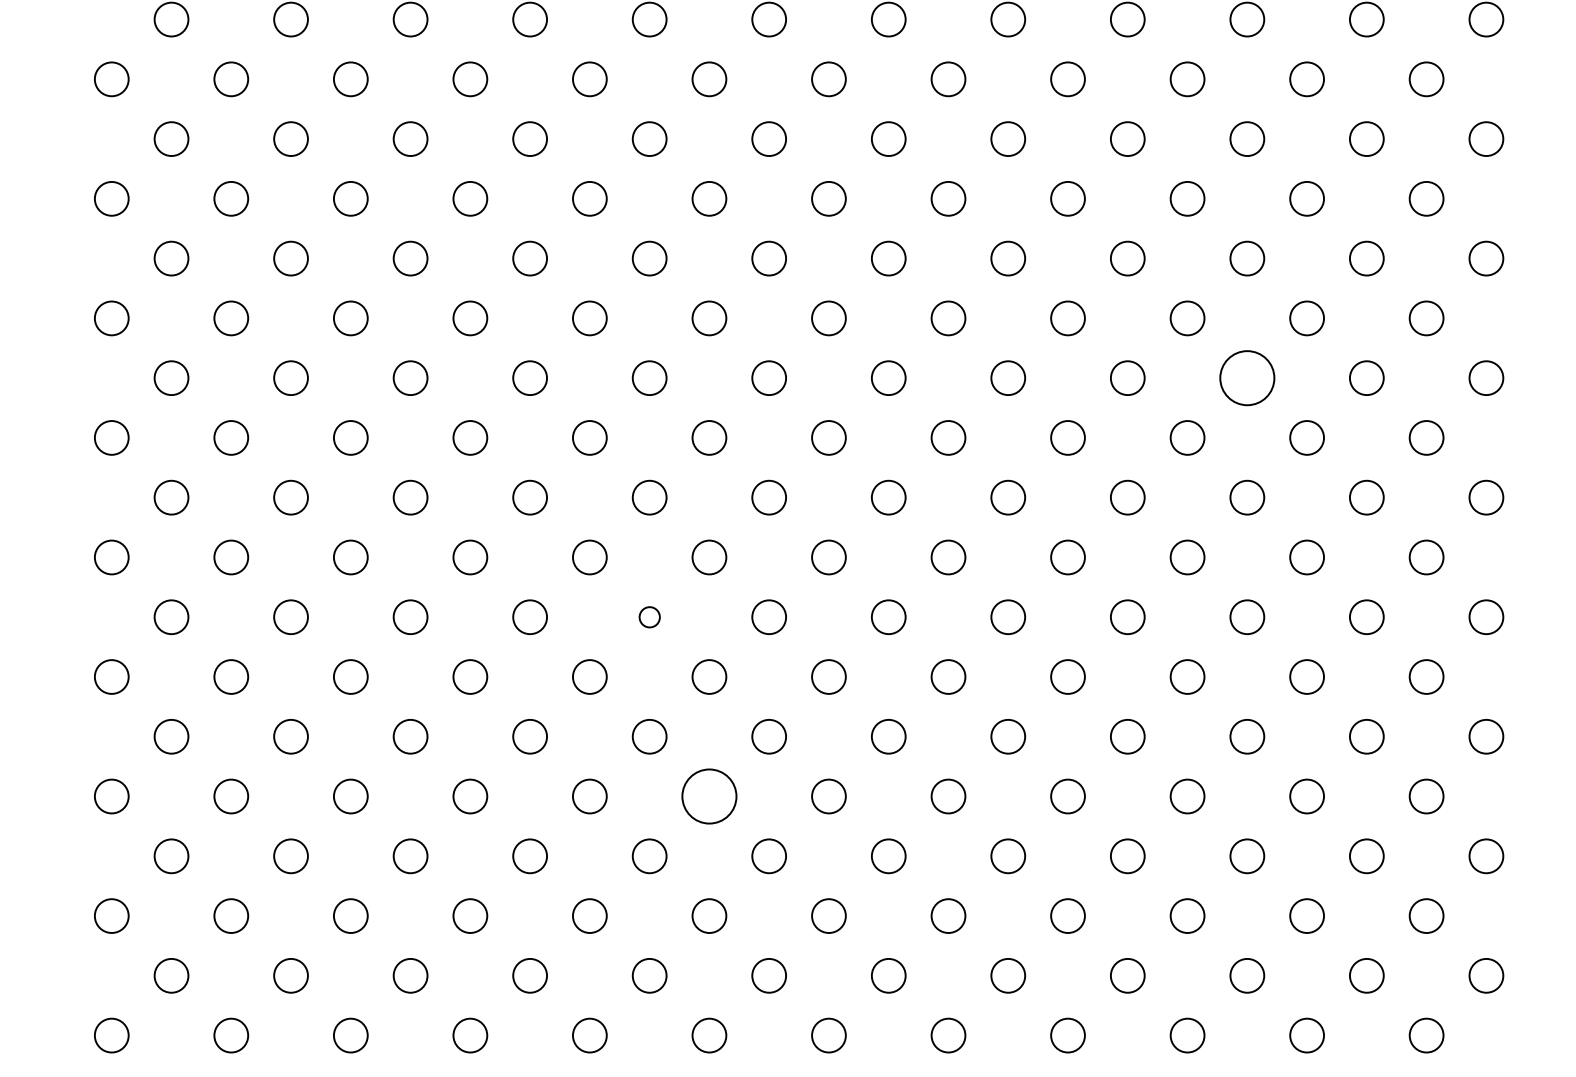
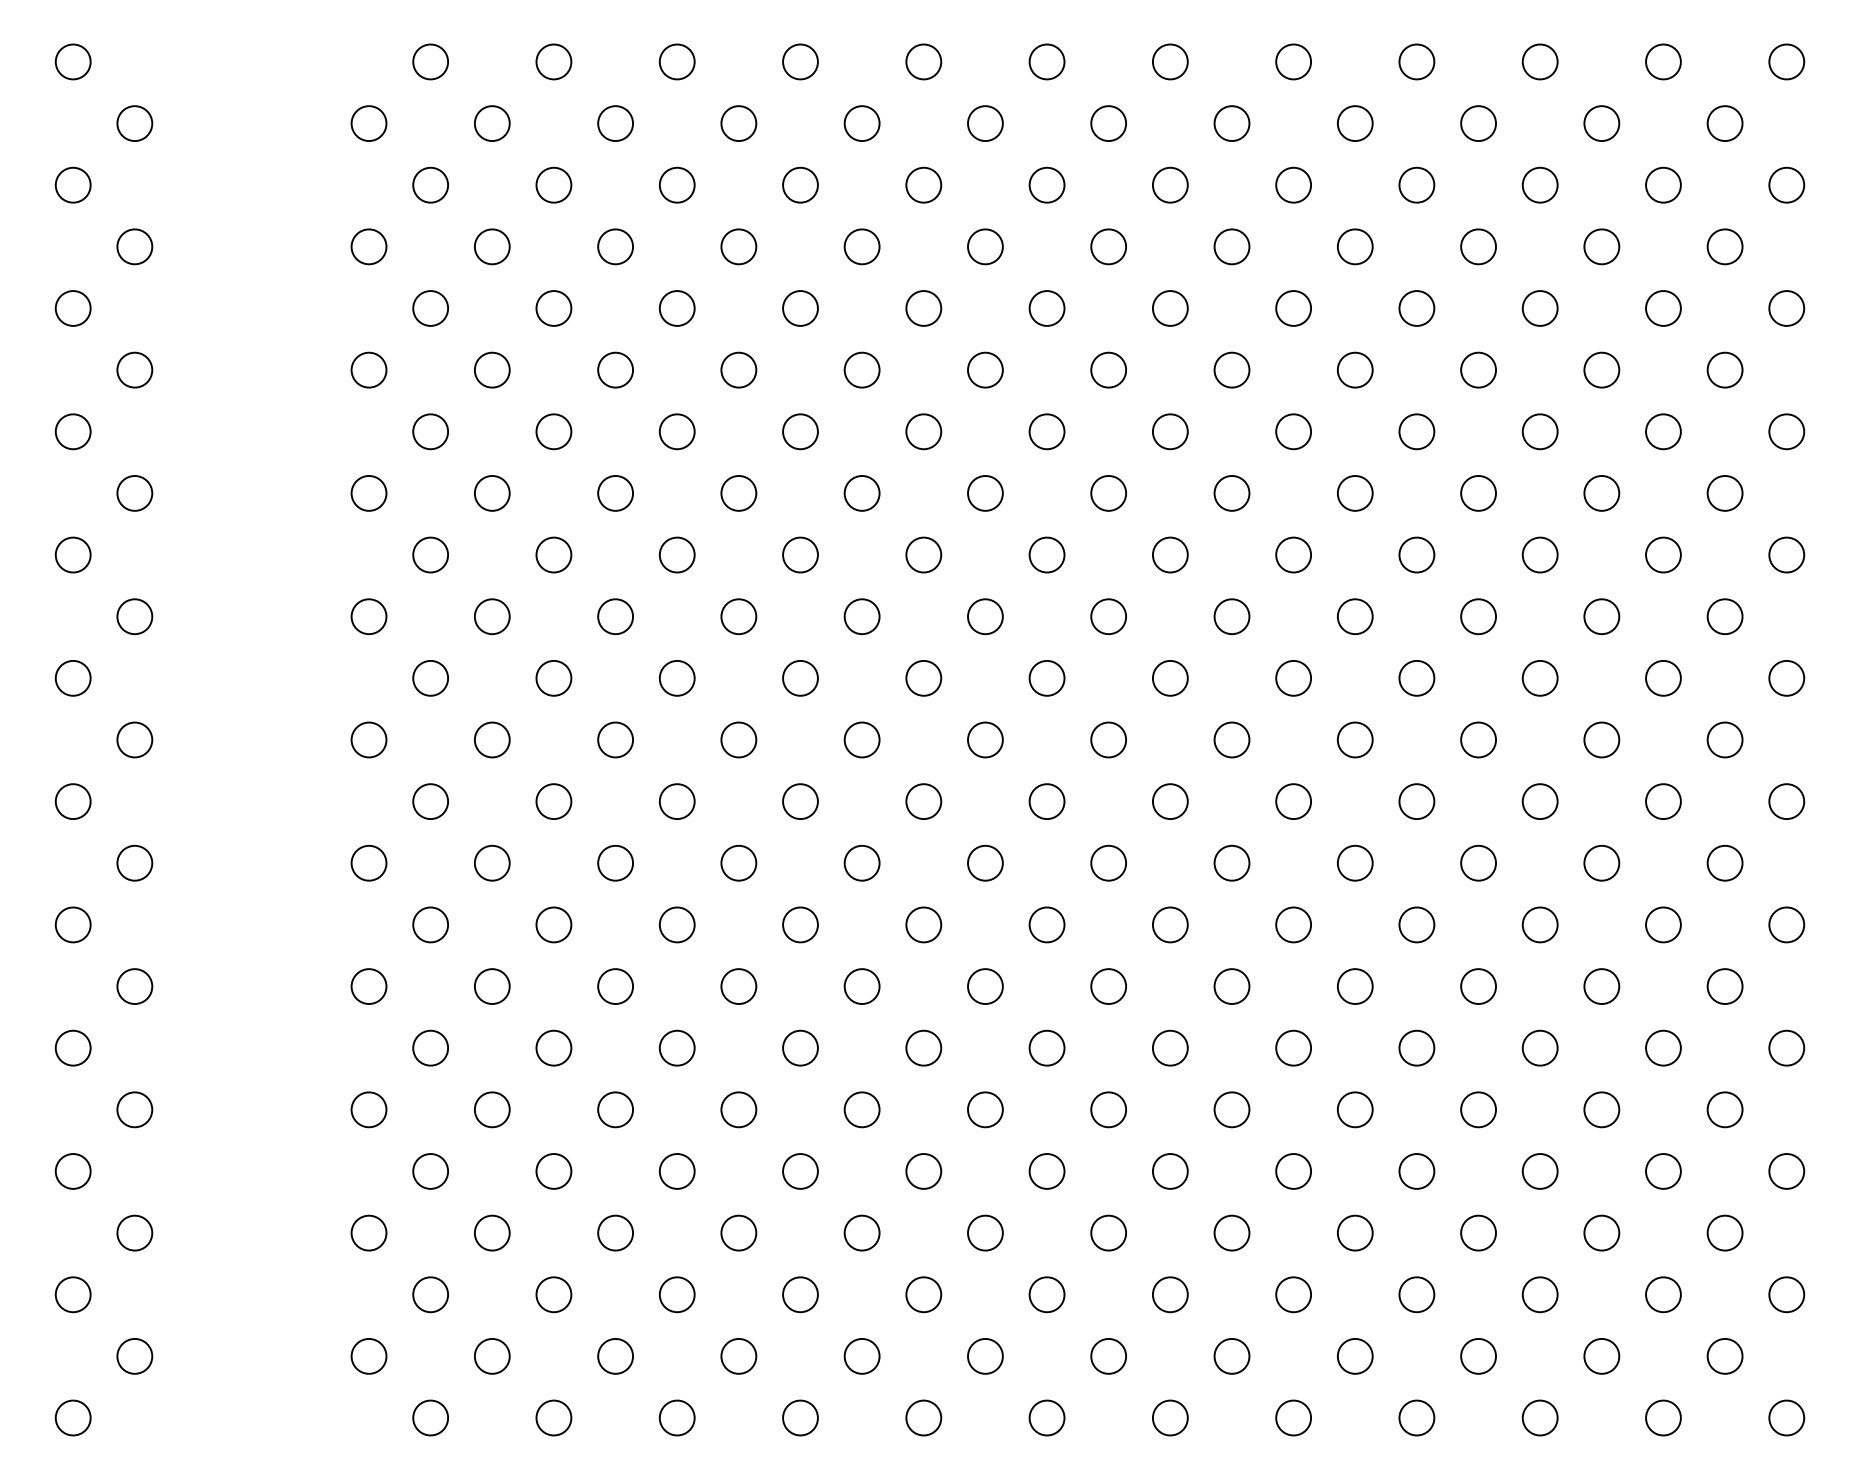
circle: (1246, 377) -> (1539, 431), size x0.62
circle: (649, 617) -> (923, 678), size x1.67
circle: (709, 795) -> (985, 862), size x0.62

